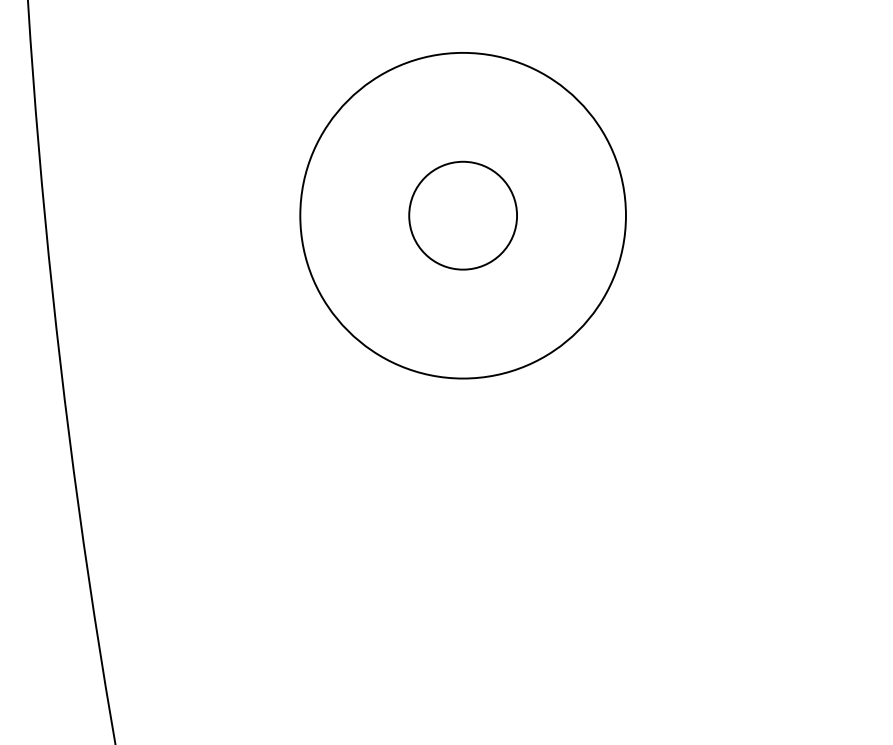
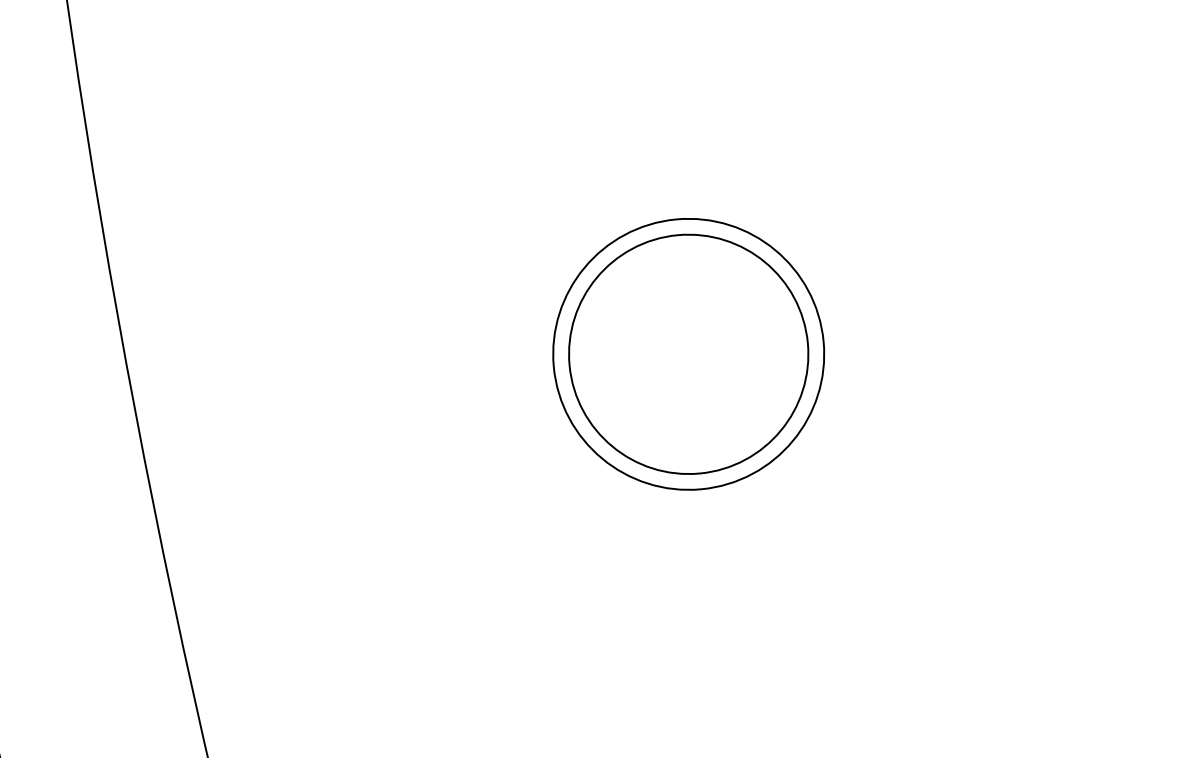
circle: (462, 215) -> (687, 354), size x0.62
circle: (463, 215) -> (689, 354), size x1.67

